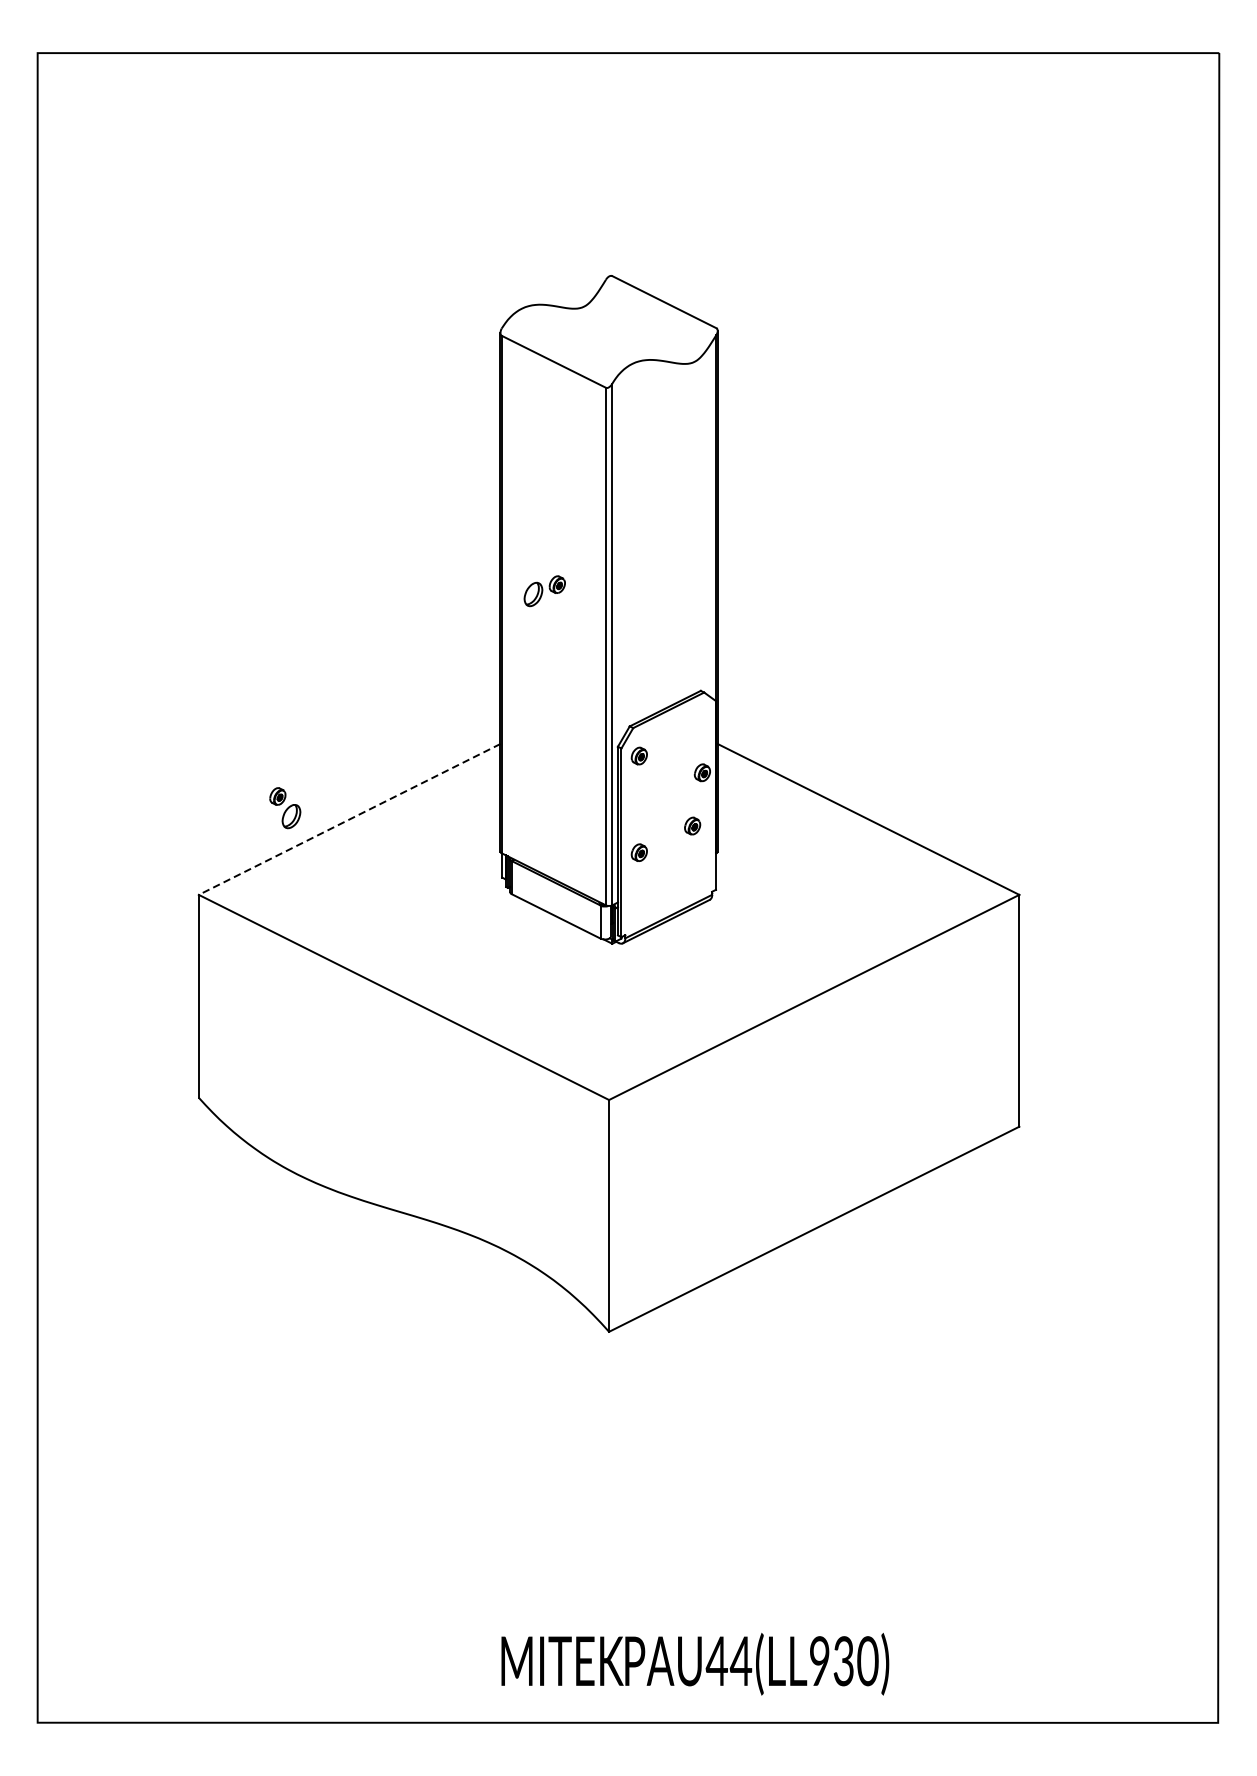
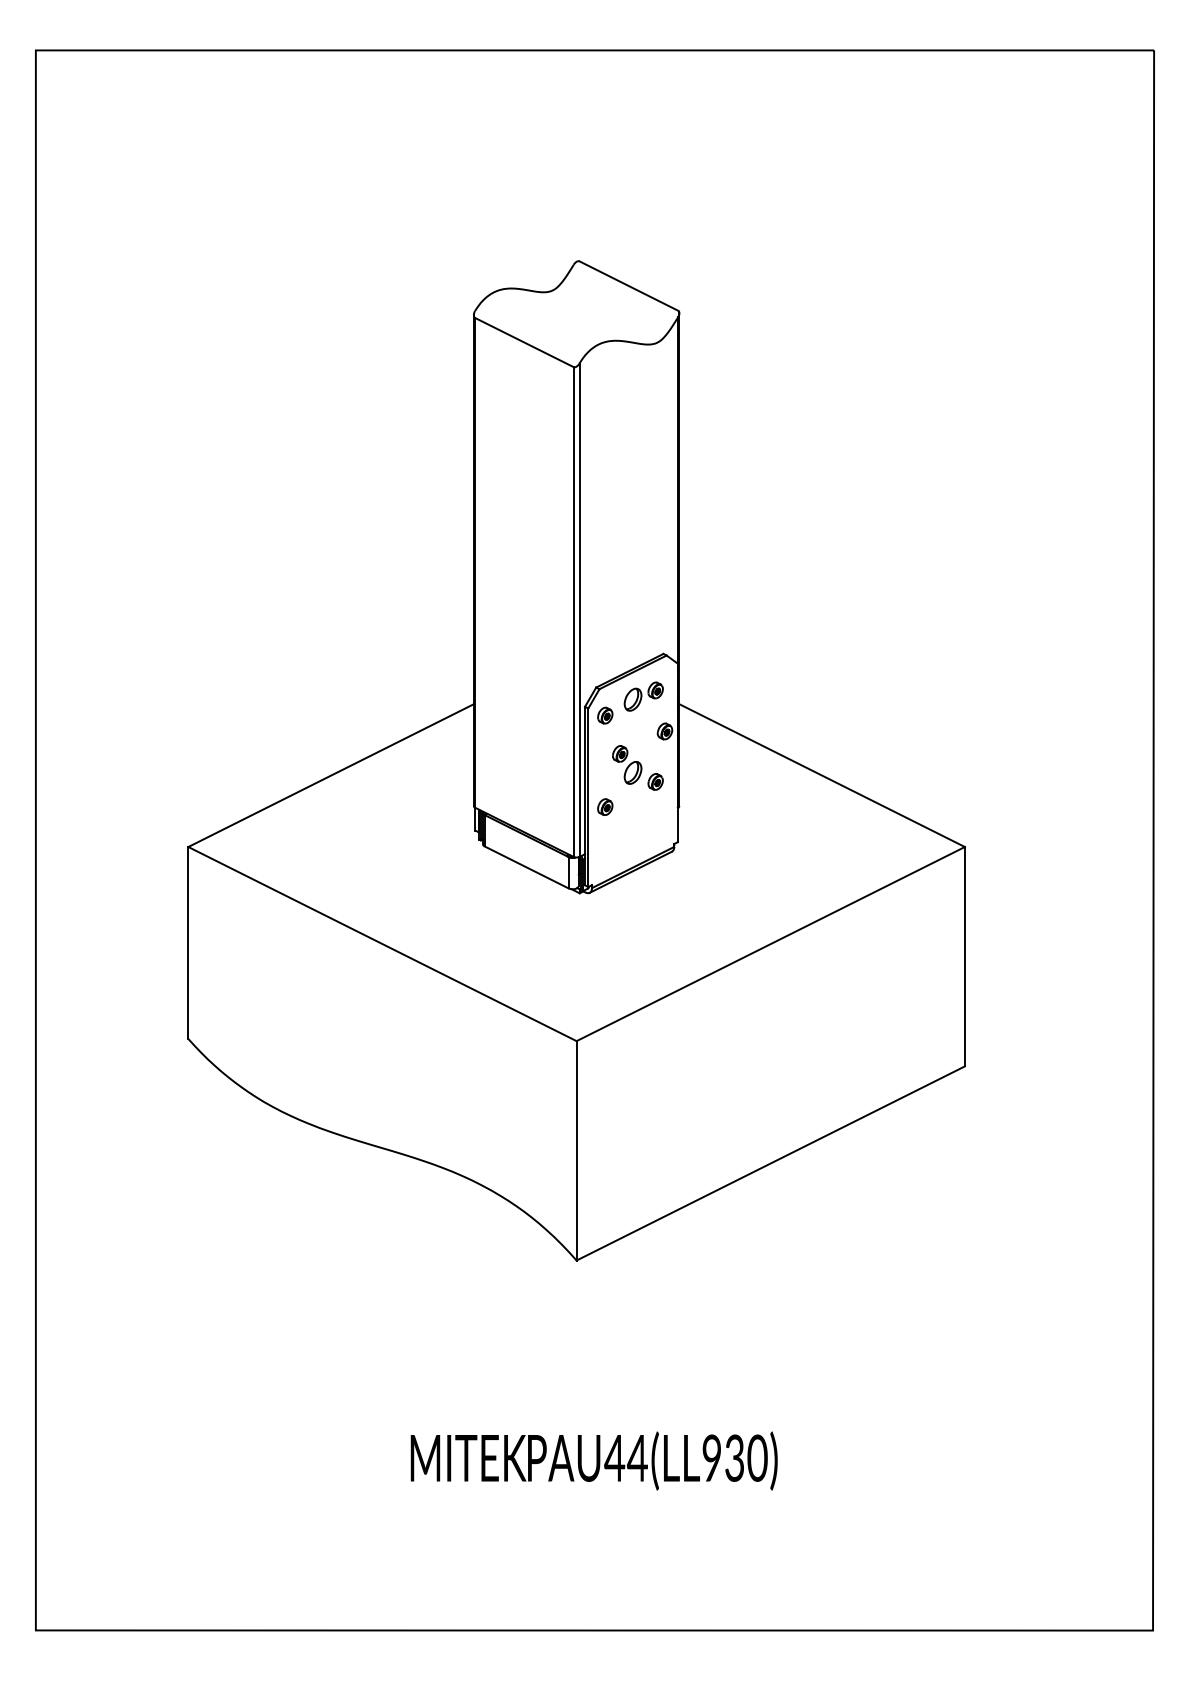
part: (544, 591) -> (643, 696), moved
part: (285, 807) -> (627, 764), moved
line: (350, 819) -> (331, 775), dashed -> solid
text: (694, 1663) -> (593, 1460), moved

